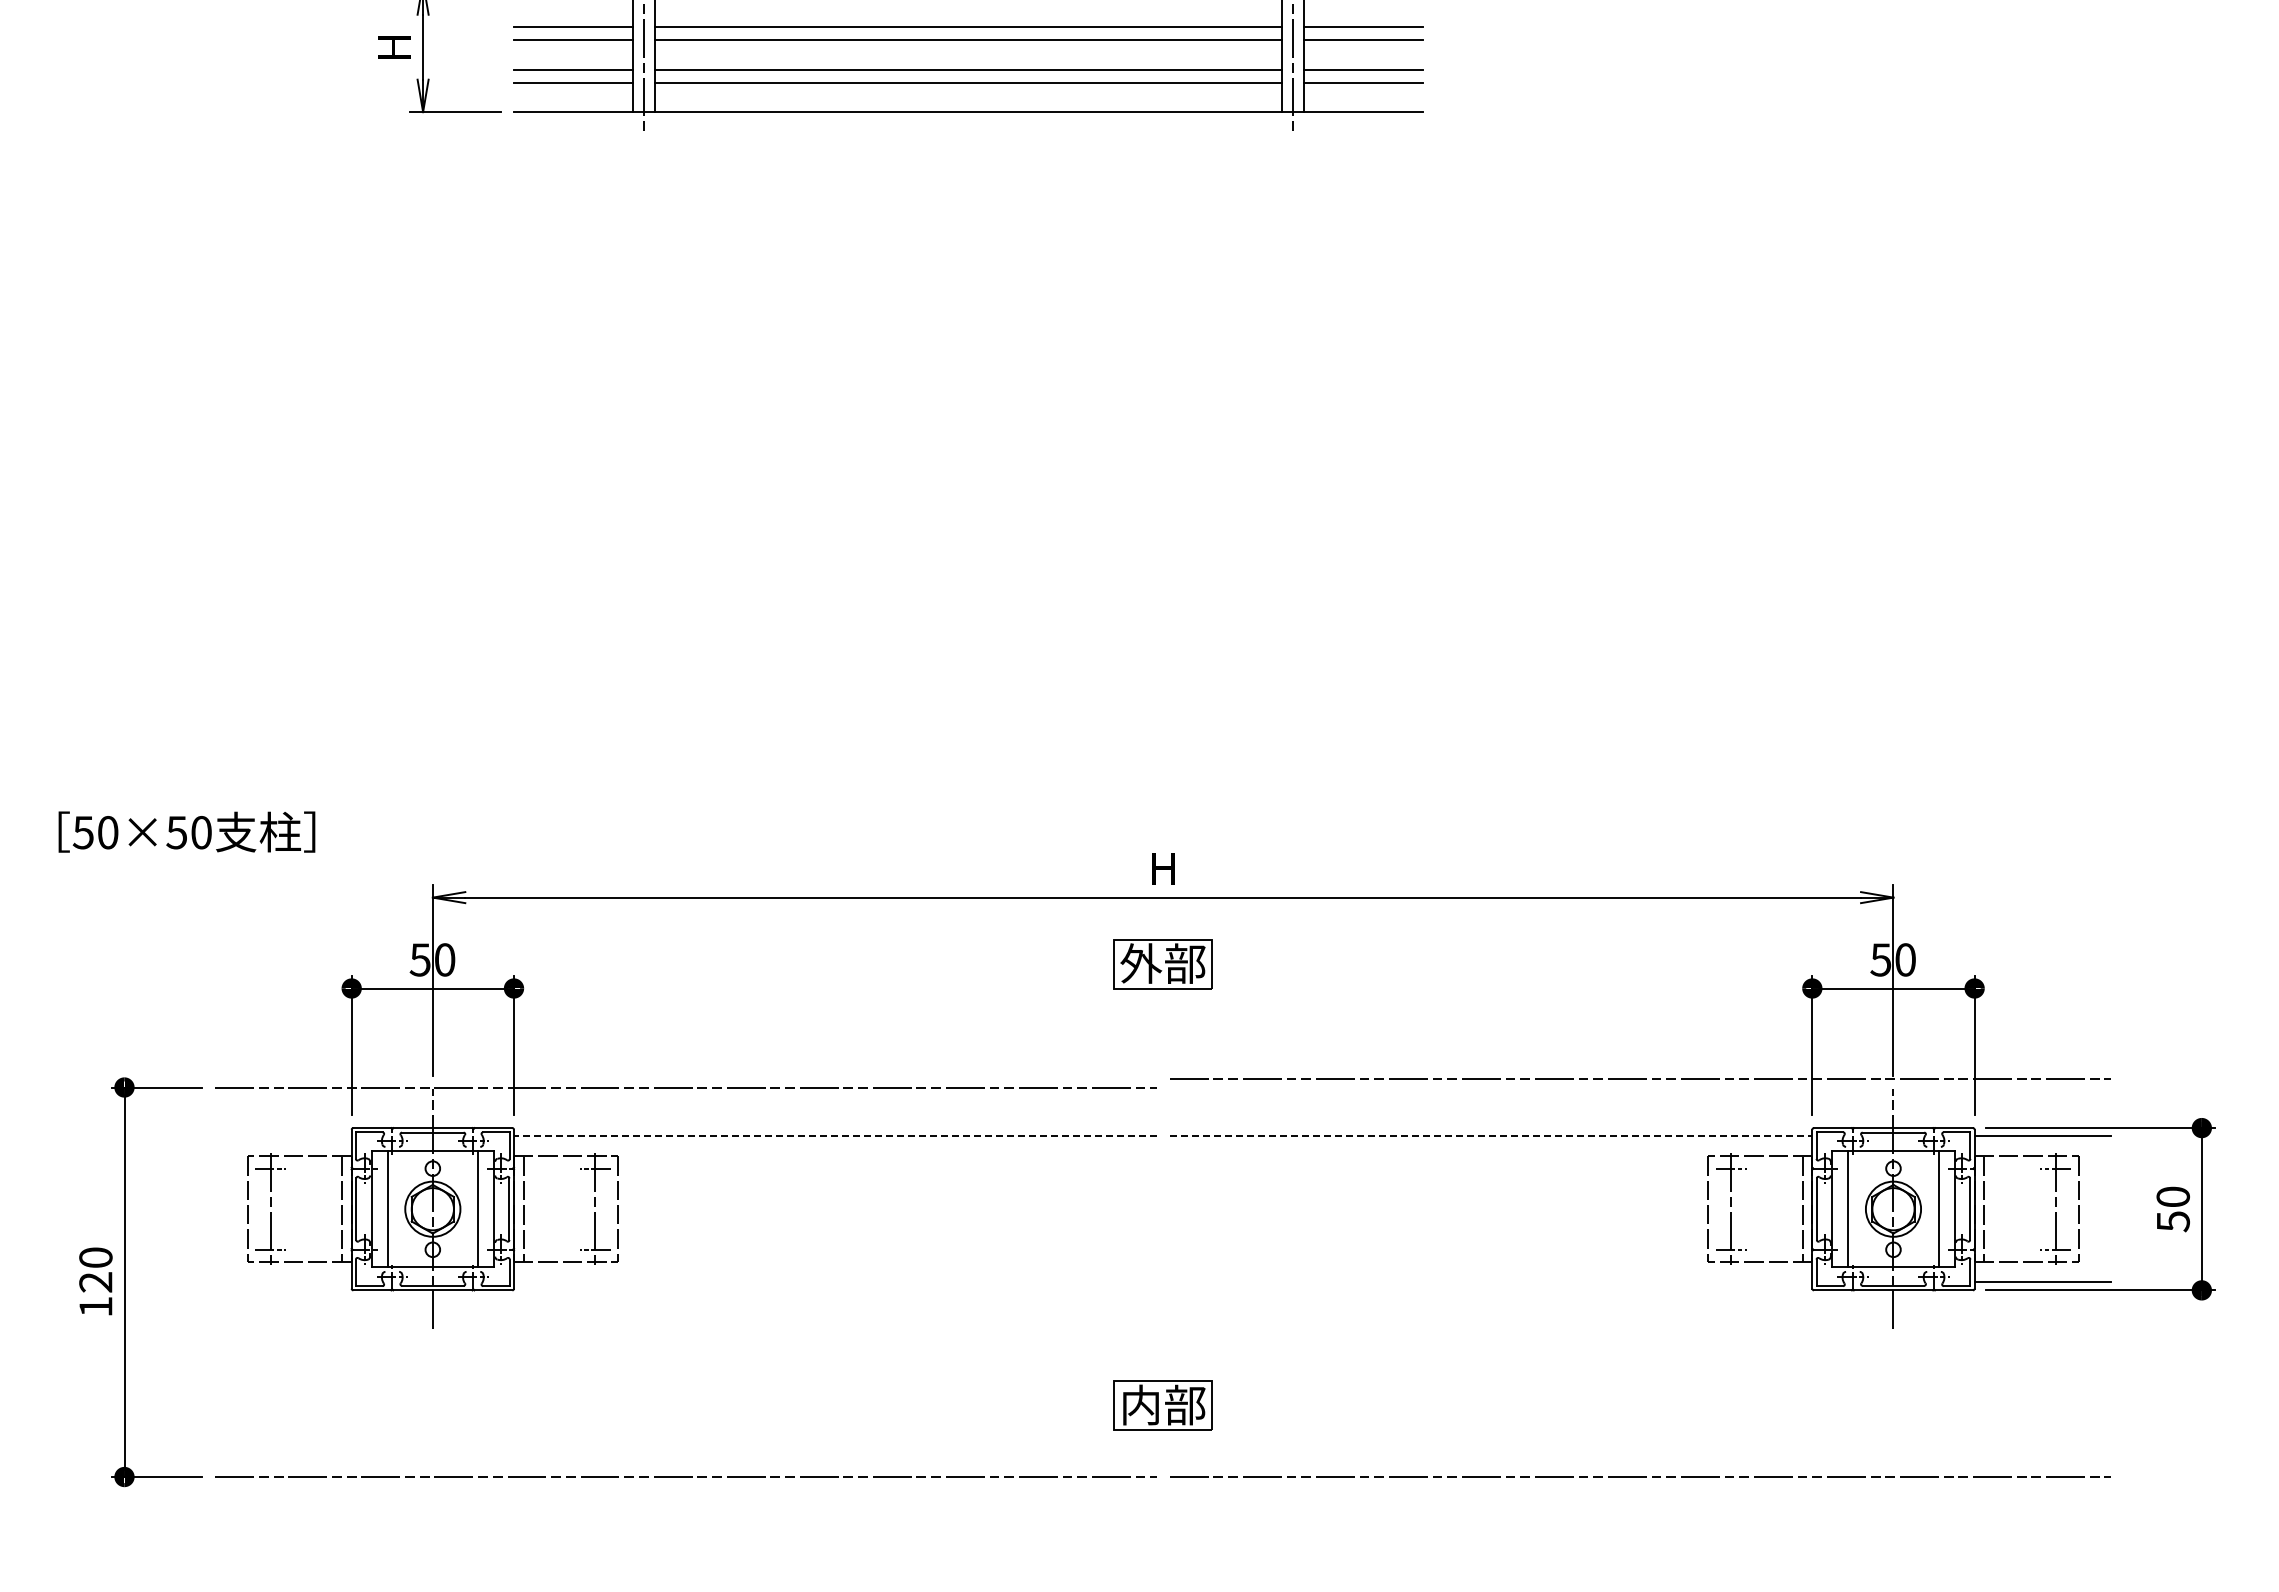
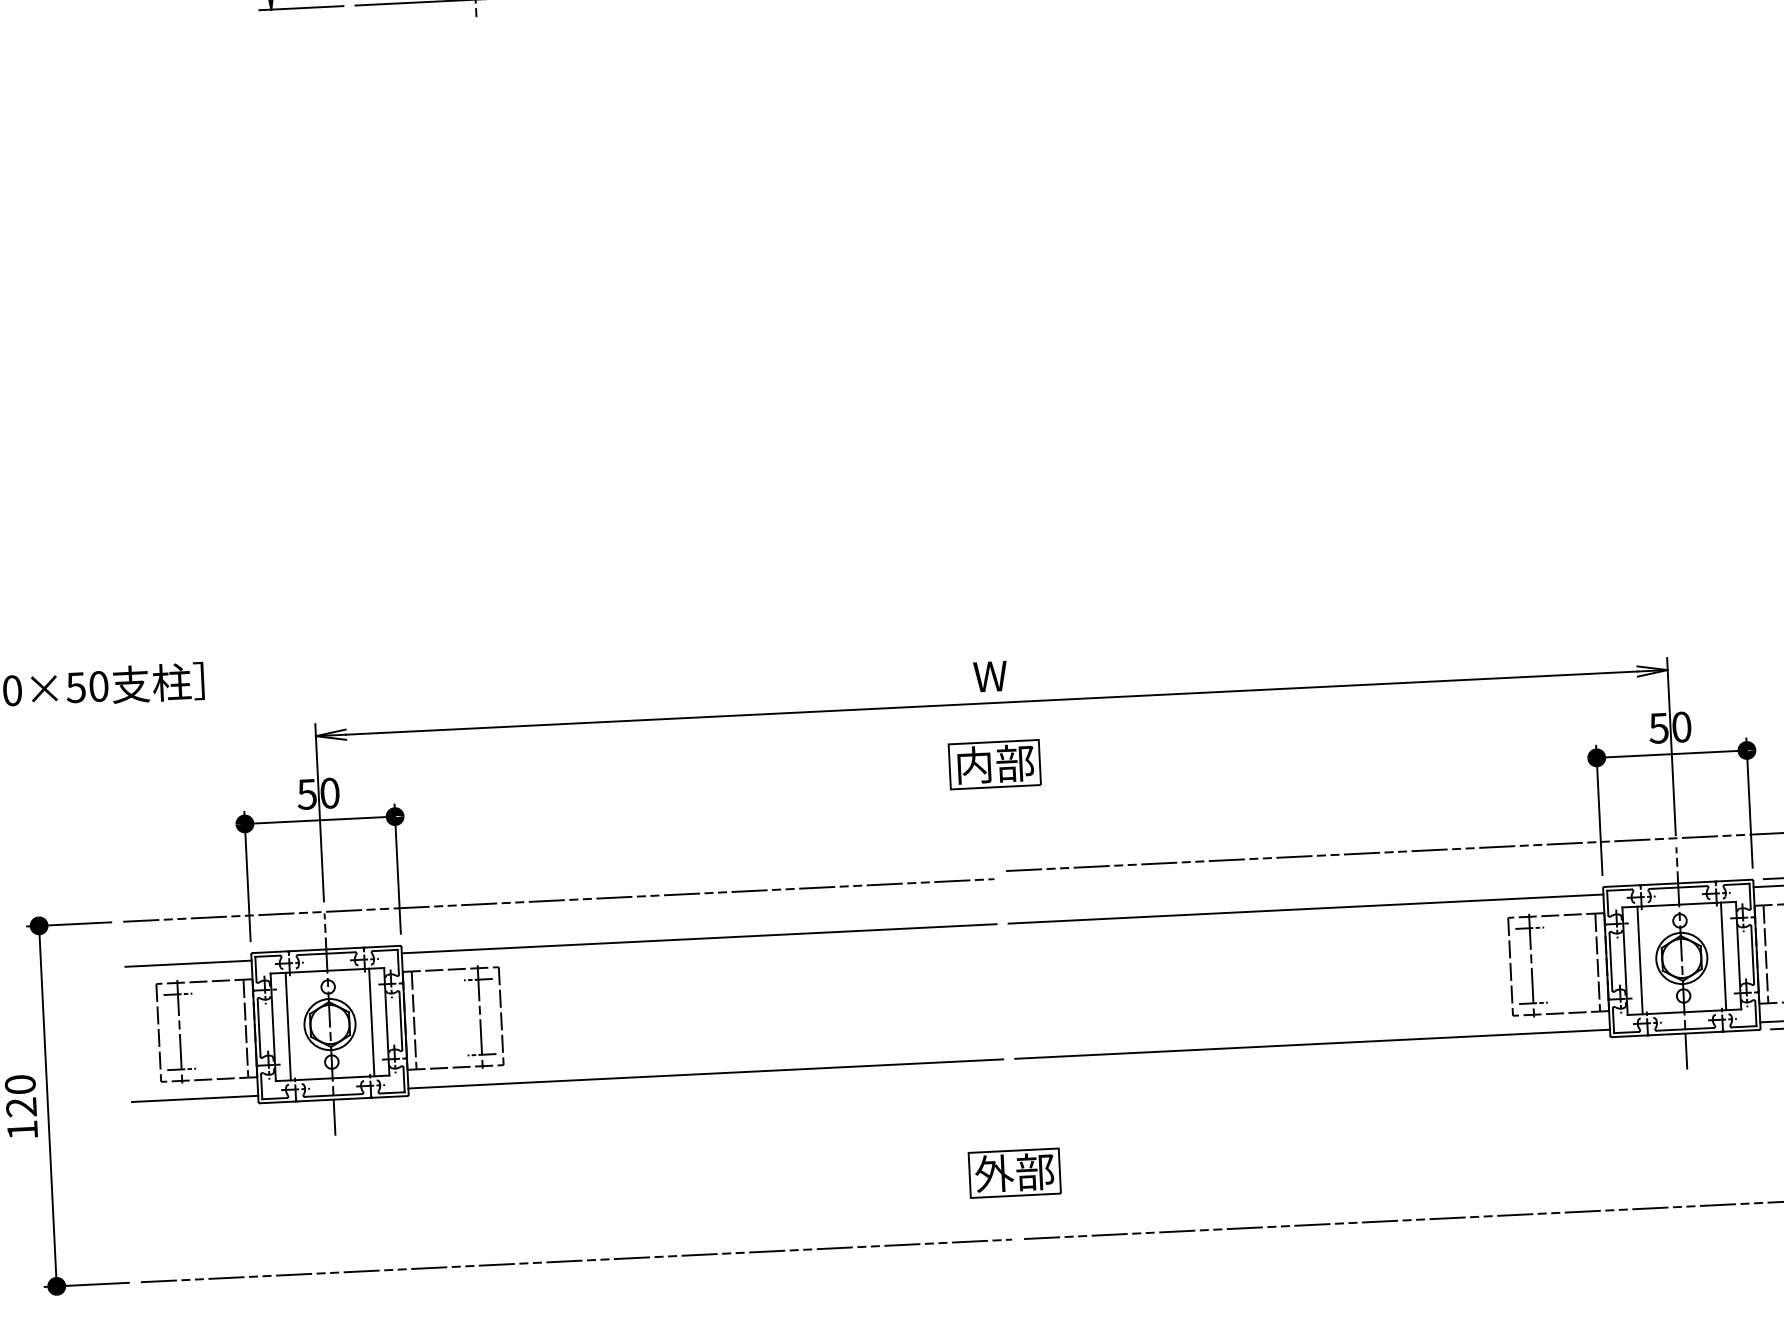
text: (1163, 868) -> (990, 676), H -> W
text: (1141, 963) -> (974, 765), 外部 -> 内部
line: (283, 1136) -> (188, 964), added
line: (834, 1136) -> (698, 939), dashed -> solid
line: (1491, 1136) -> (1306, 909), dashed -> solid
line: (283, 1282) -> (195, 1099), added
line: (835, 1282) -> (705, 1074), added
line: (1490, 1282) -> (1312, 1044), added
text: (1141, 1404) -> (994, 1173), 内部 -> 外部

